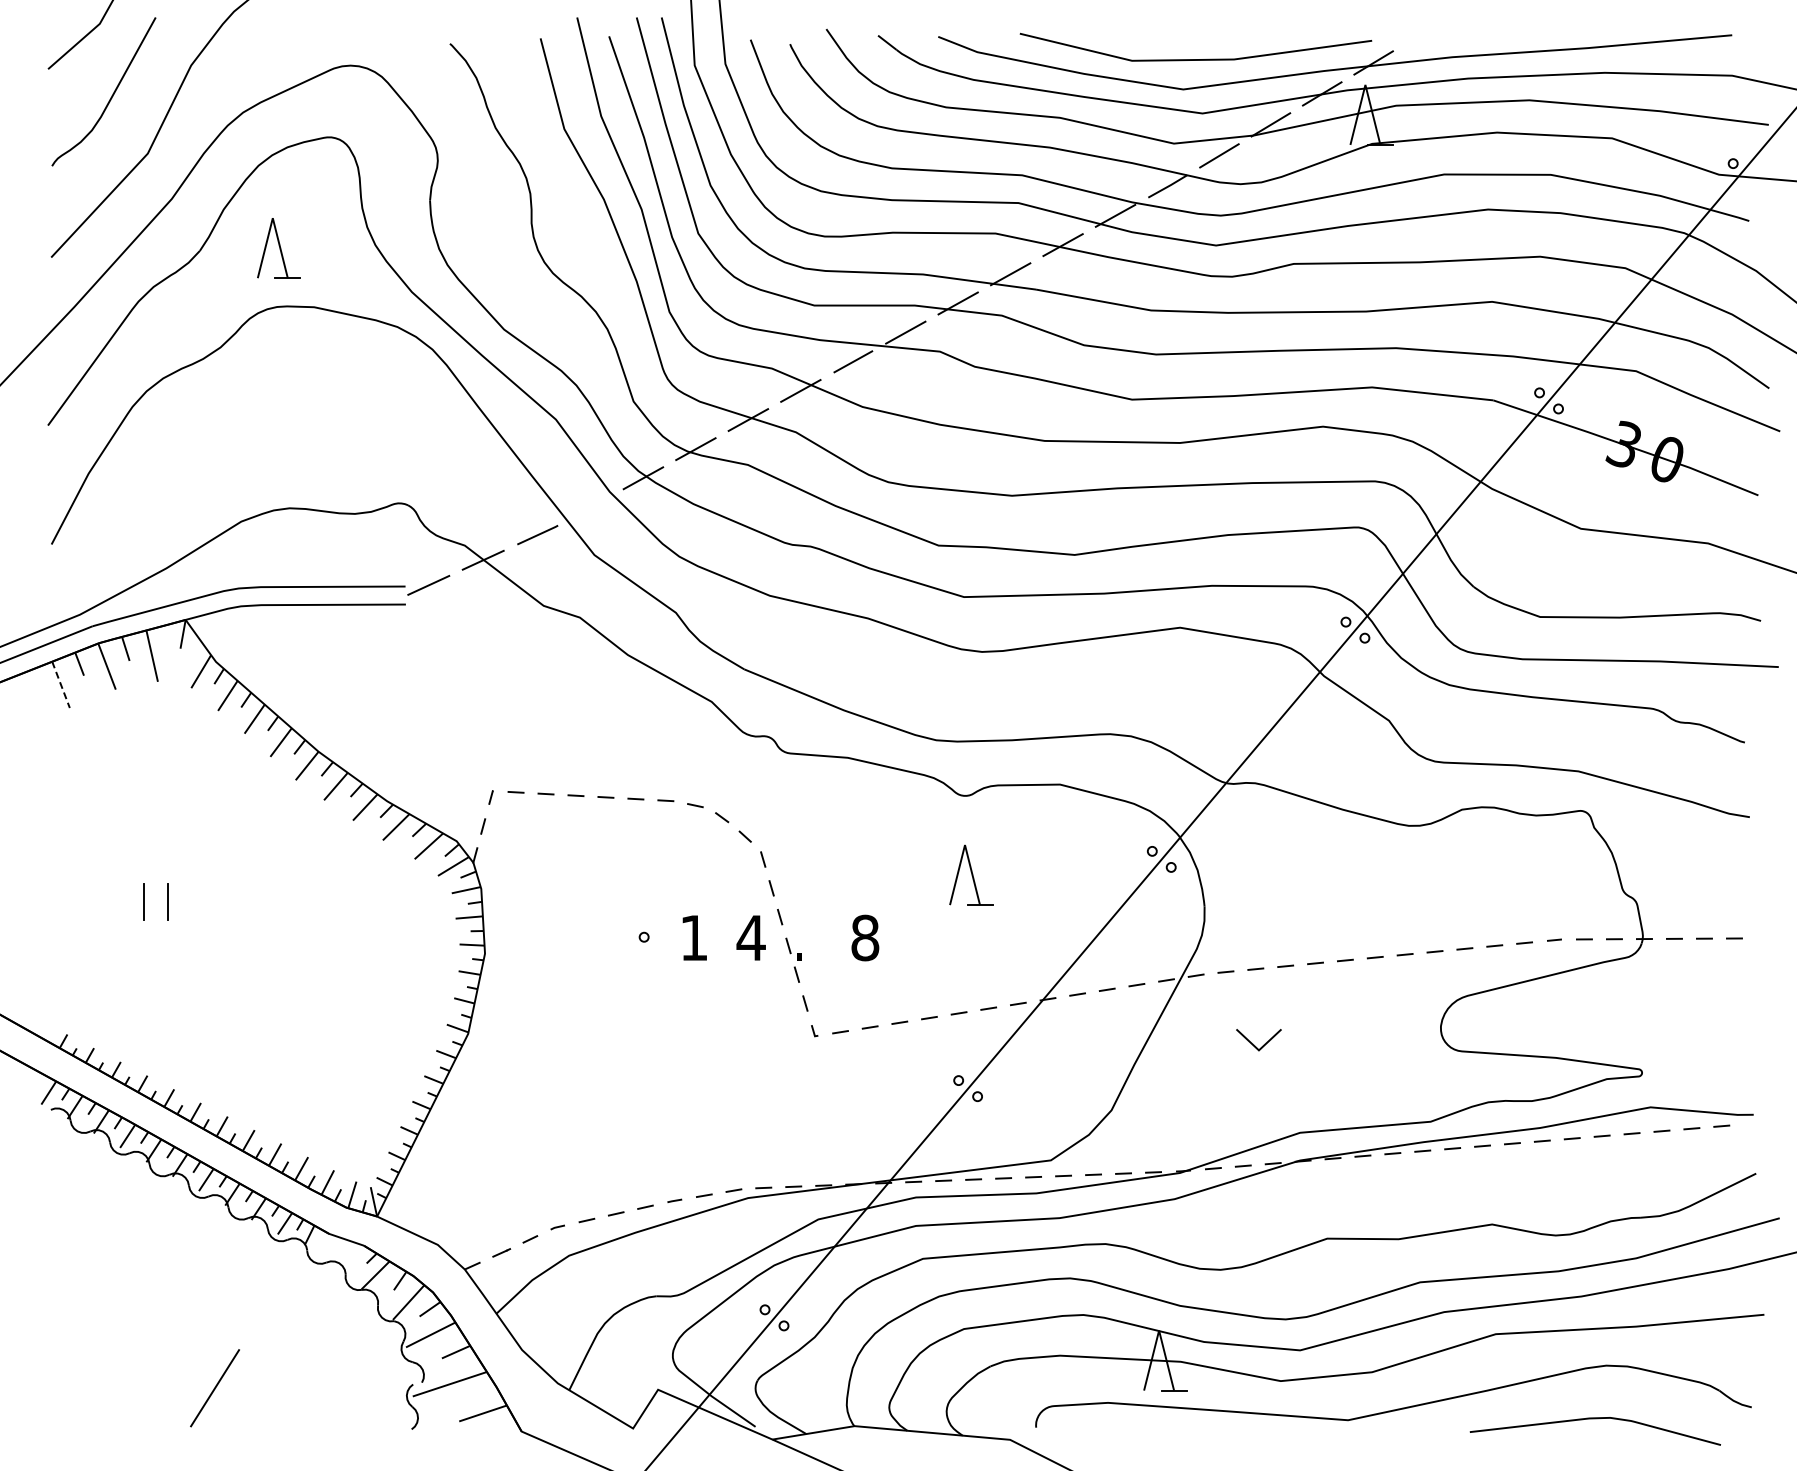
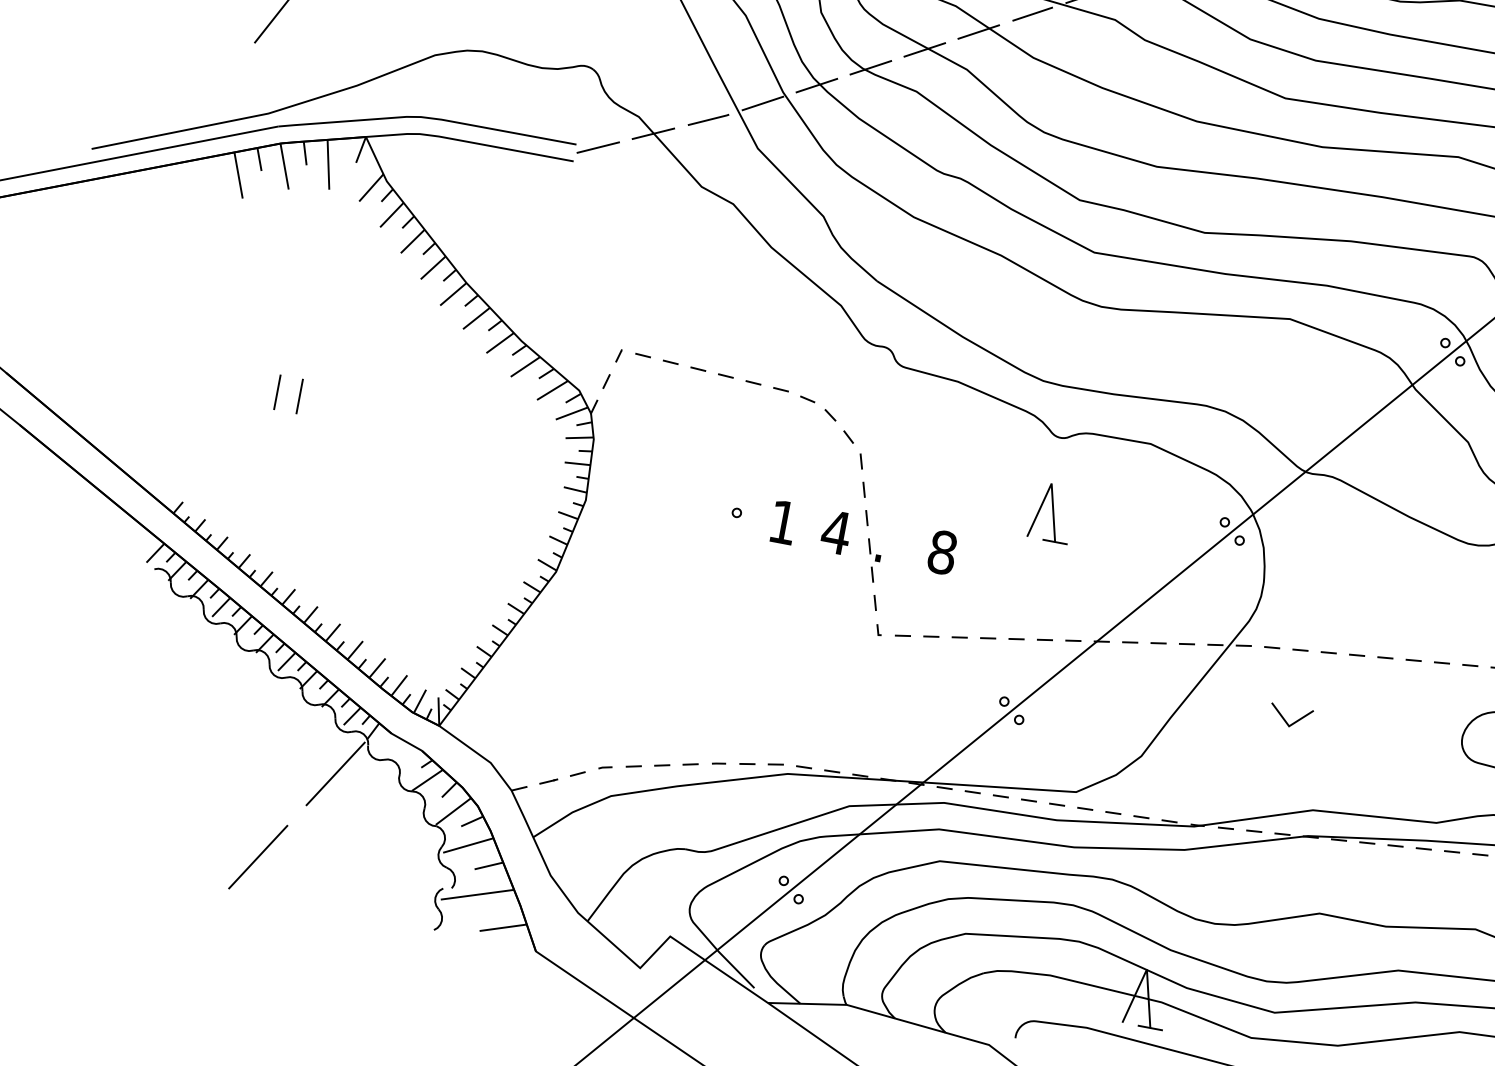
line: (590, 507) -> (762, 103), added
line: (61, 684) -> (239, 175), dashed -> solid
line: (279, 1286) -> (336, 773), added

